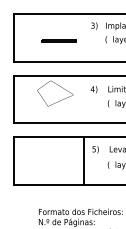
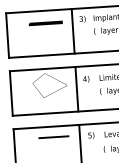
line: (83, 37) -> (73, 30), added
line: (58, 40) -> (45, 23), moved
line: (83, 99) -> (76, 89), added
line: (55, 148) -> (53, 137), added

